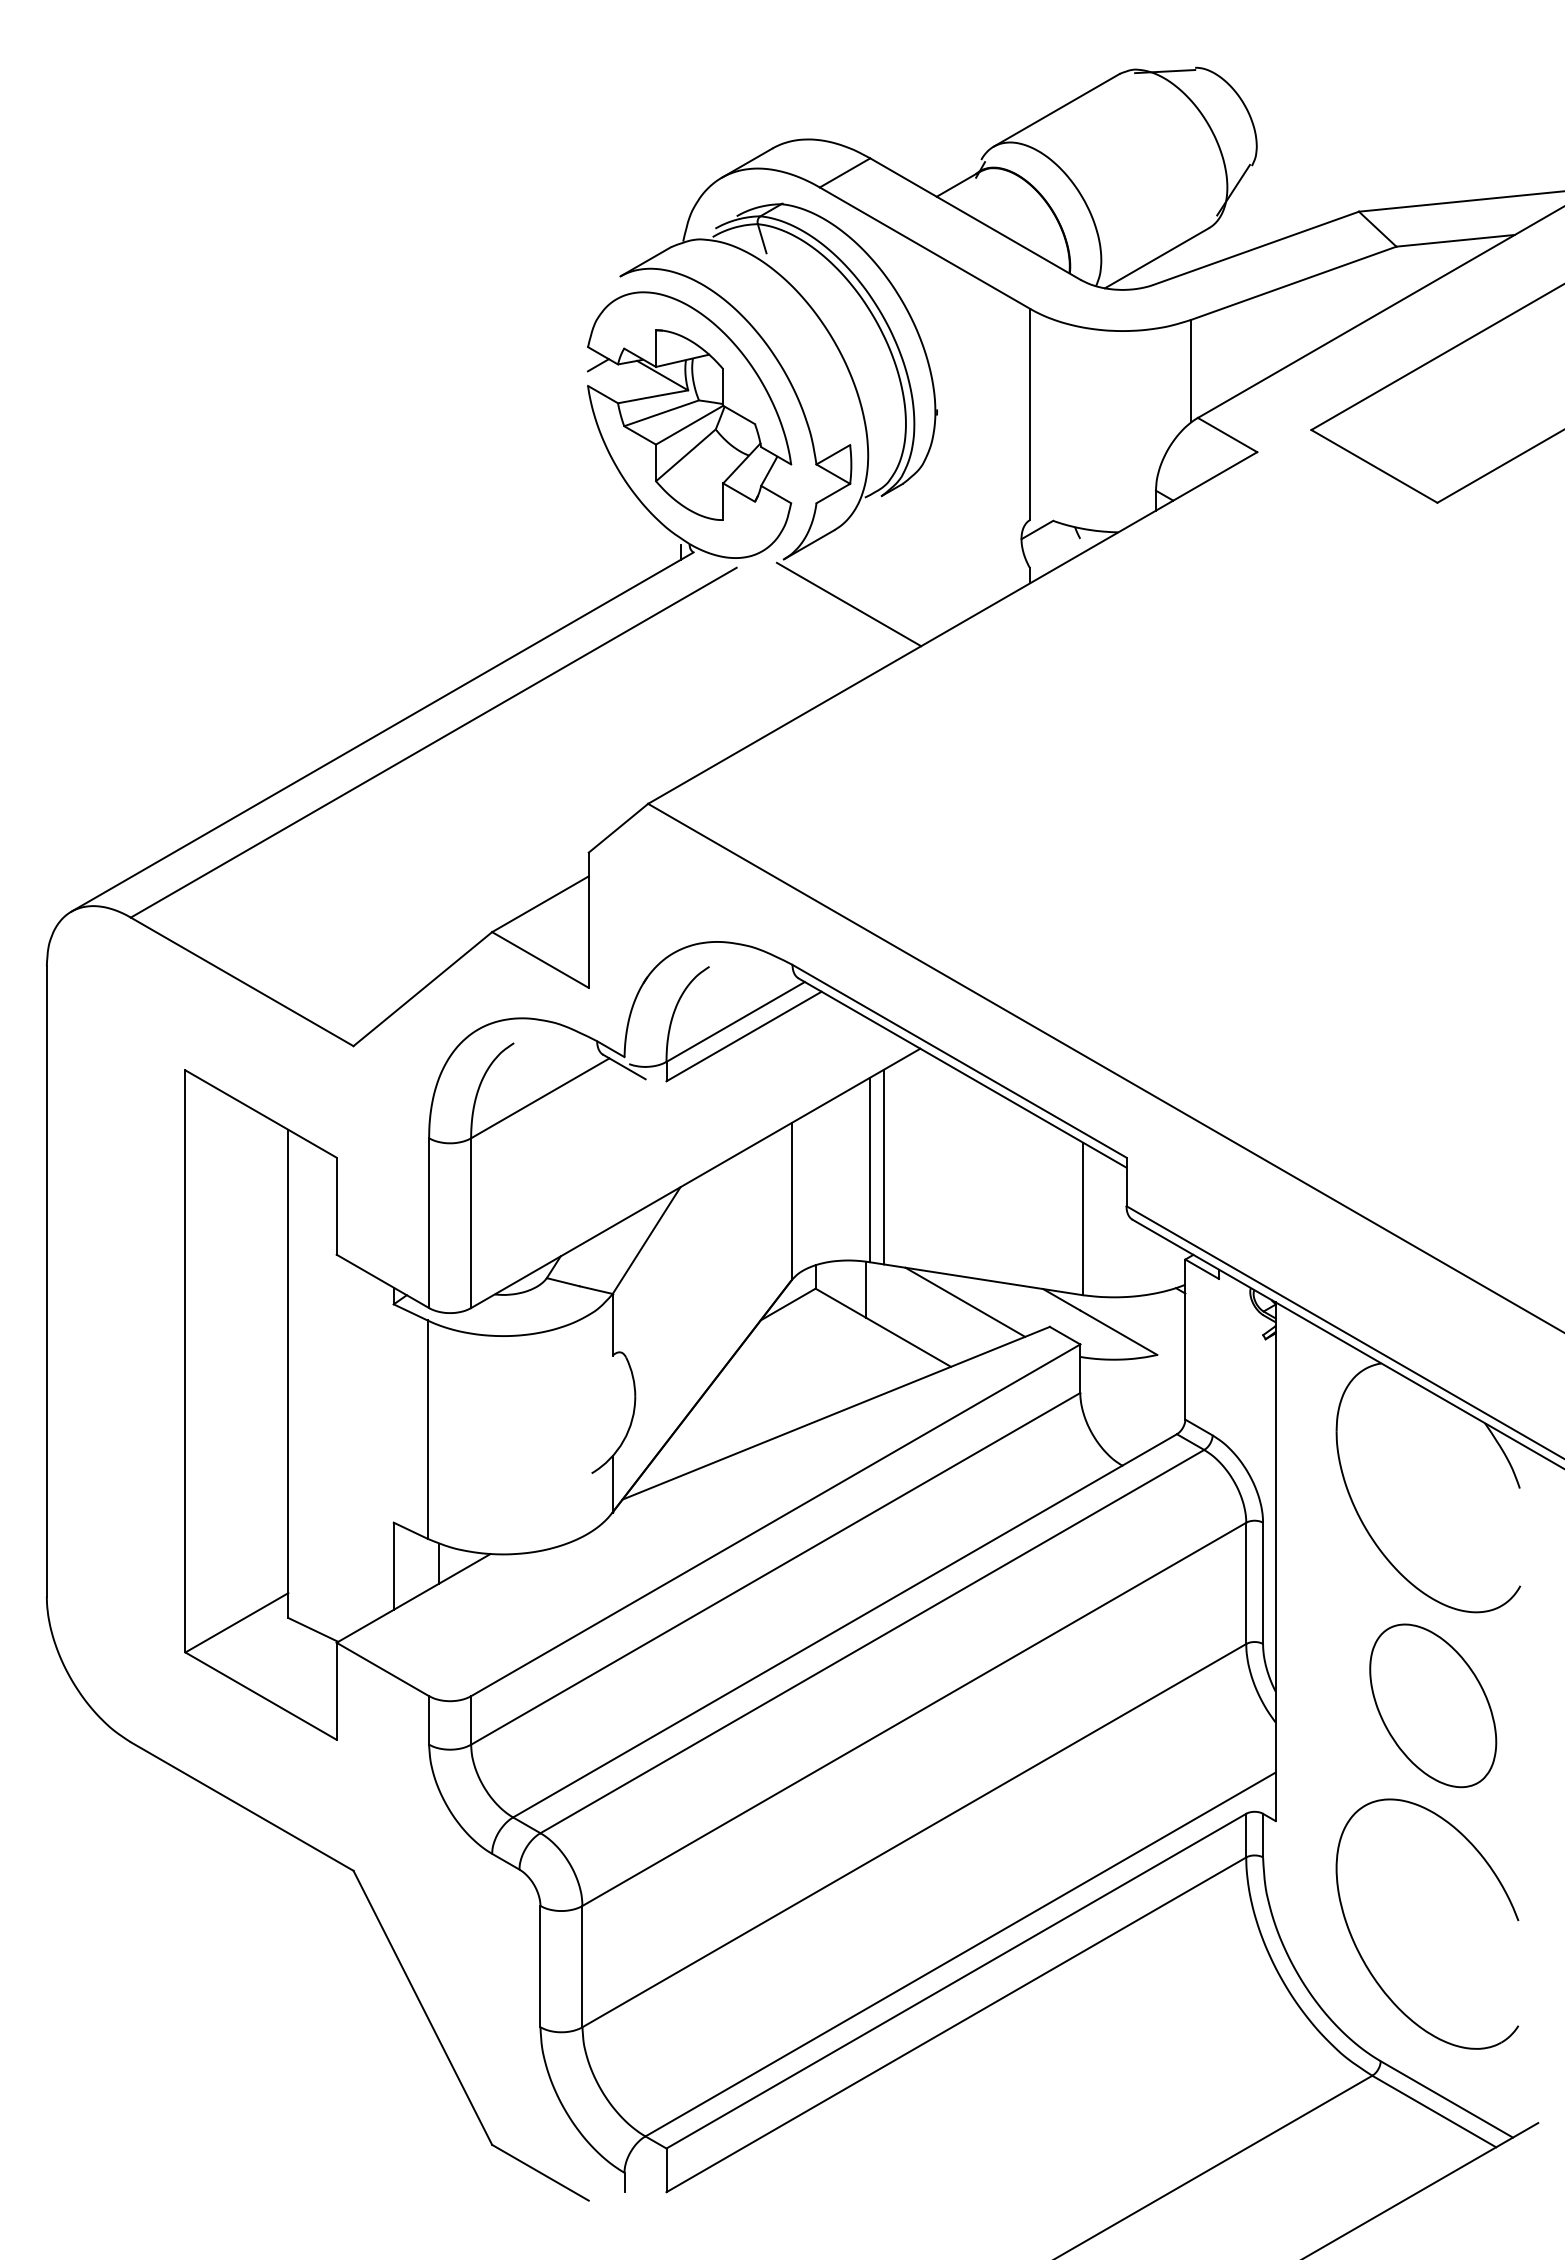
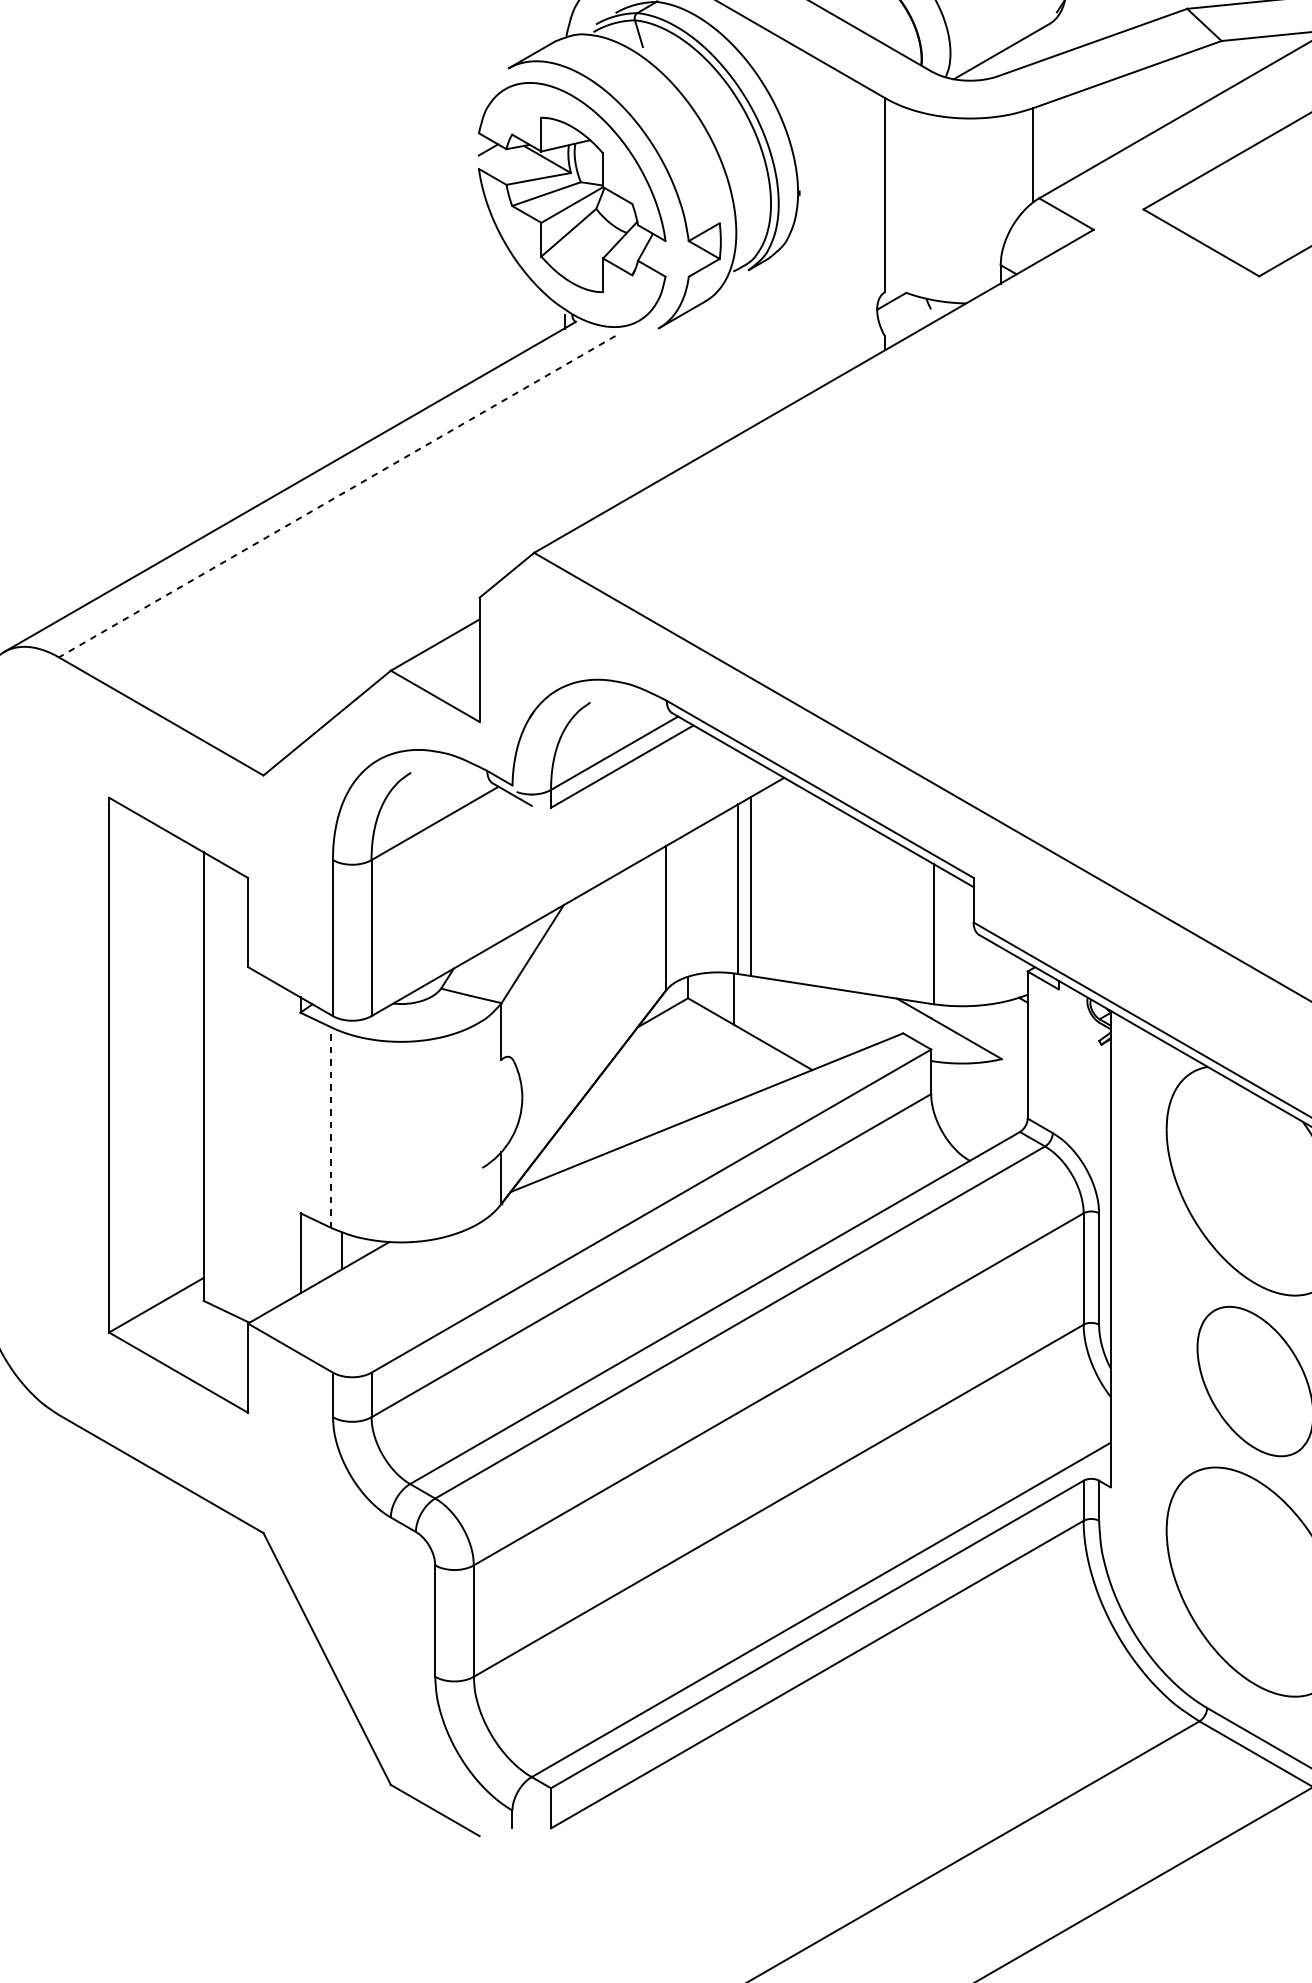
line: (848, 604) -> (718, 369), removed
line: (433, 742) -> (336, 496), solid -> dashed
line: (965, 1301) -> (825, 1010), removed
line: (427, 1429) -> (331, 1127), solid -> dashed

